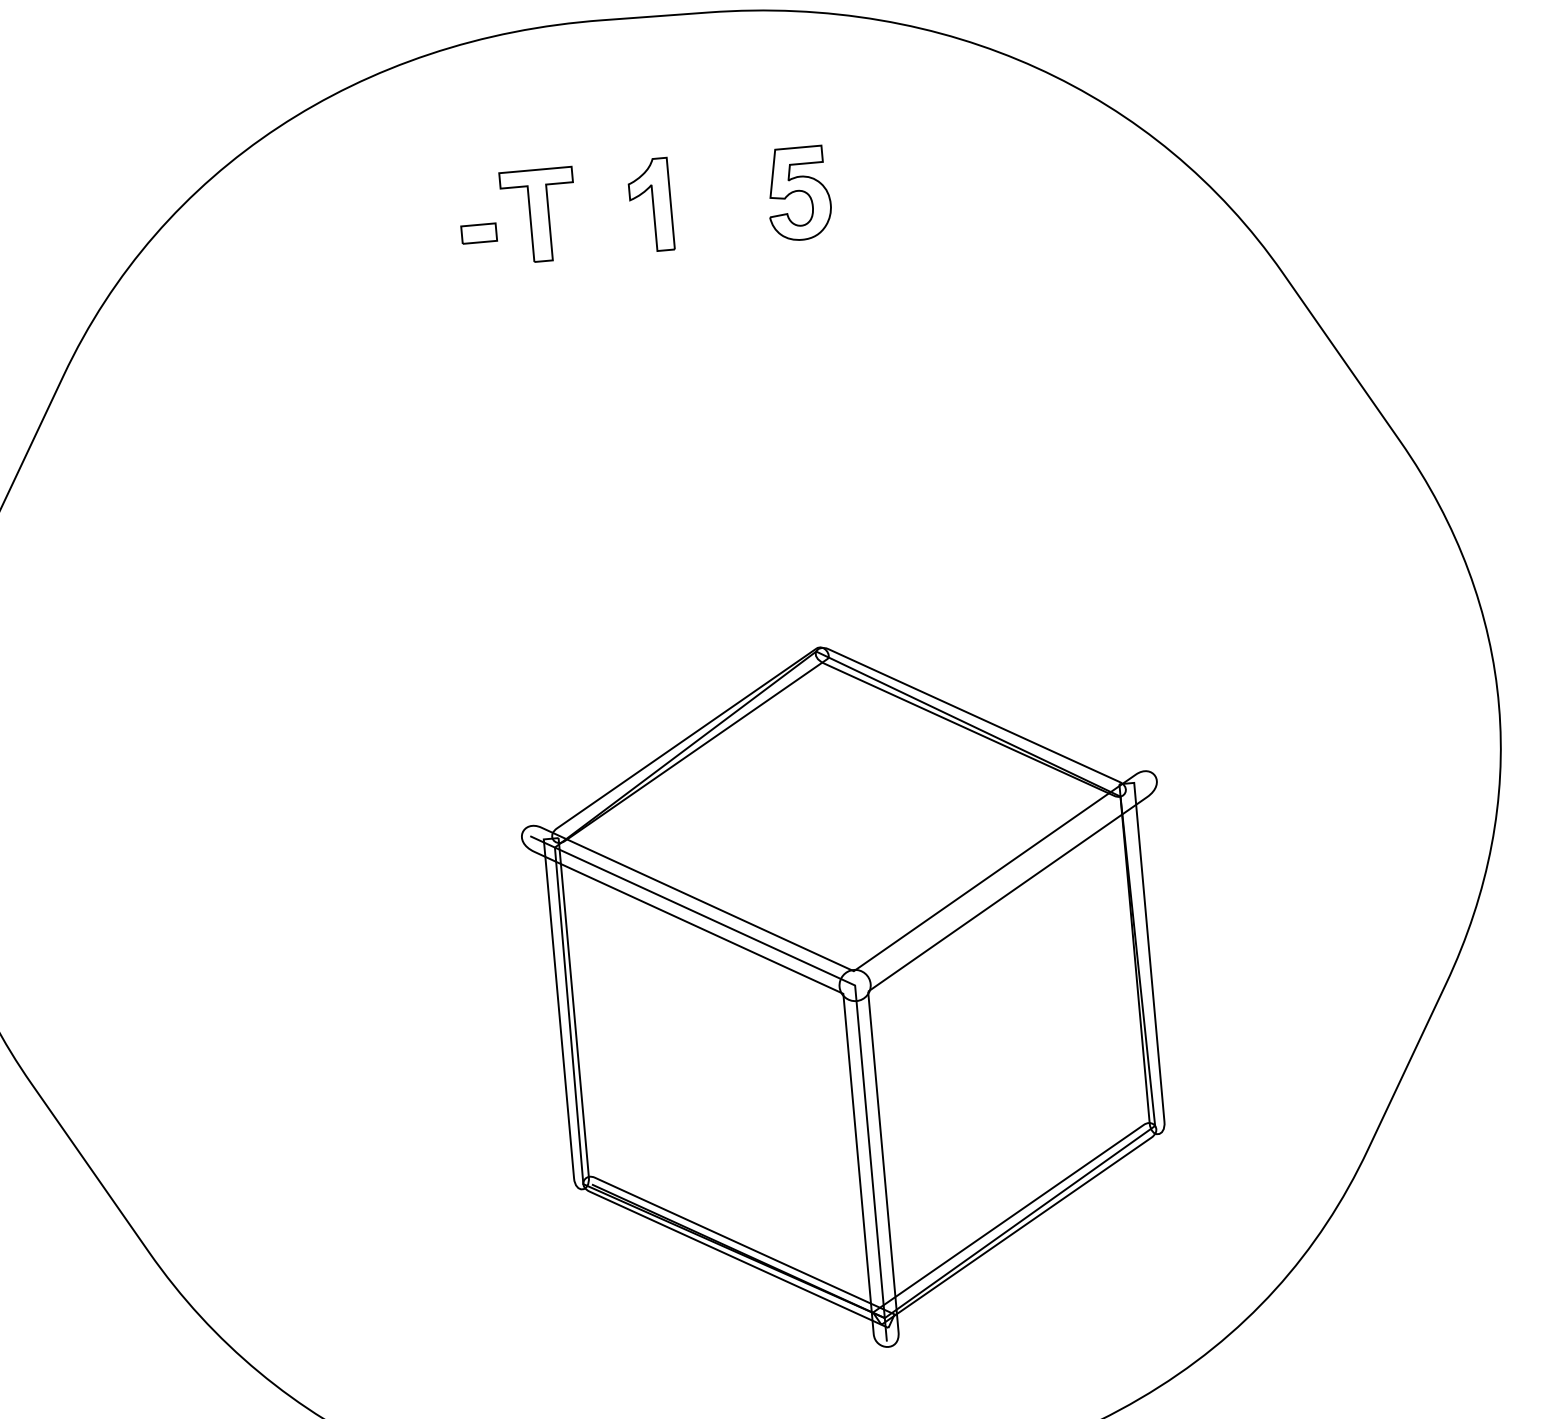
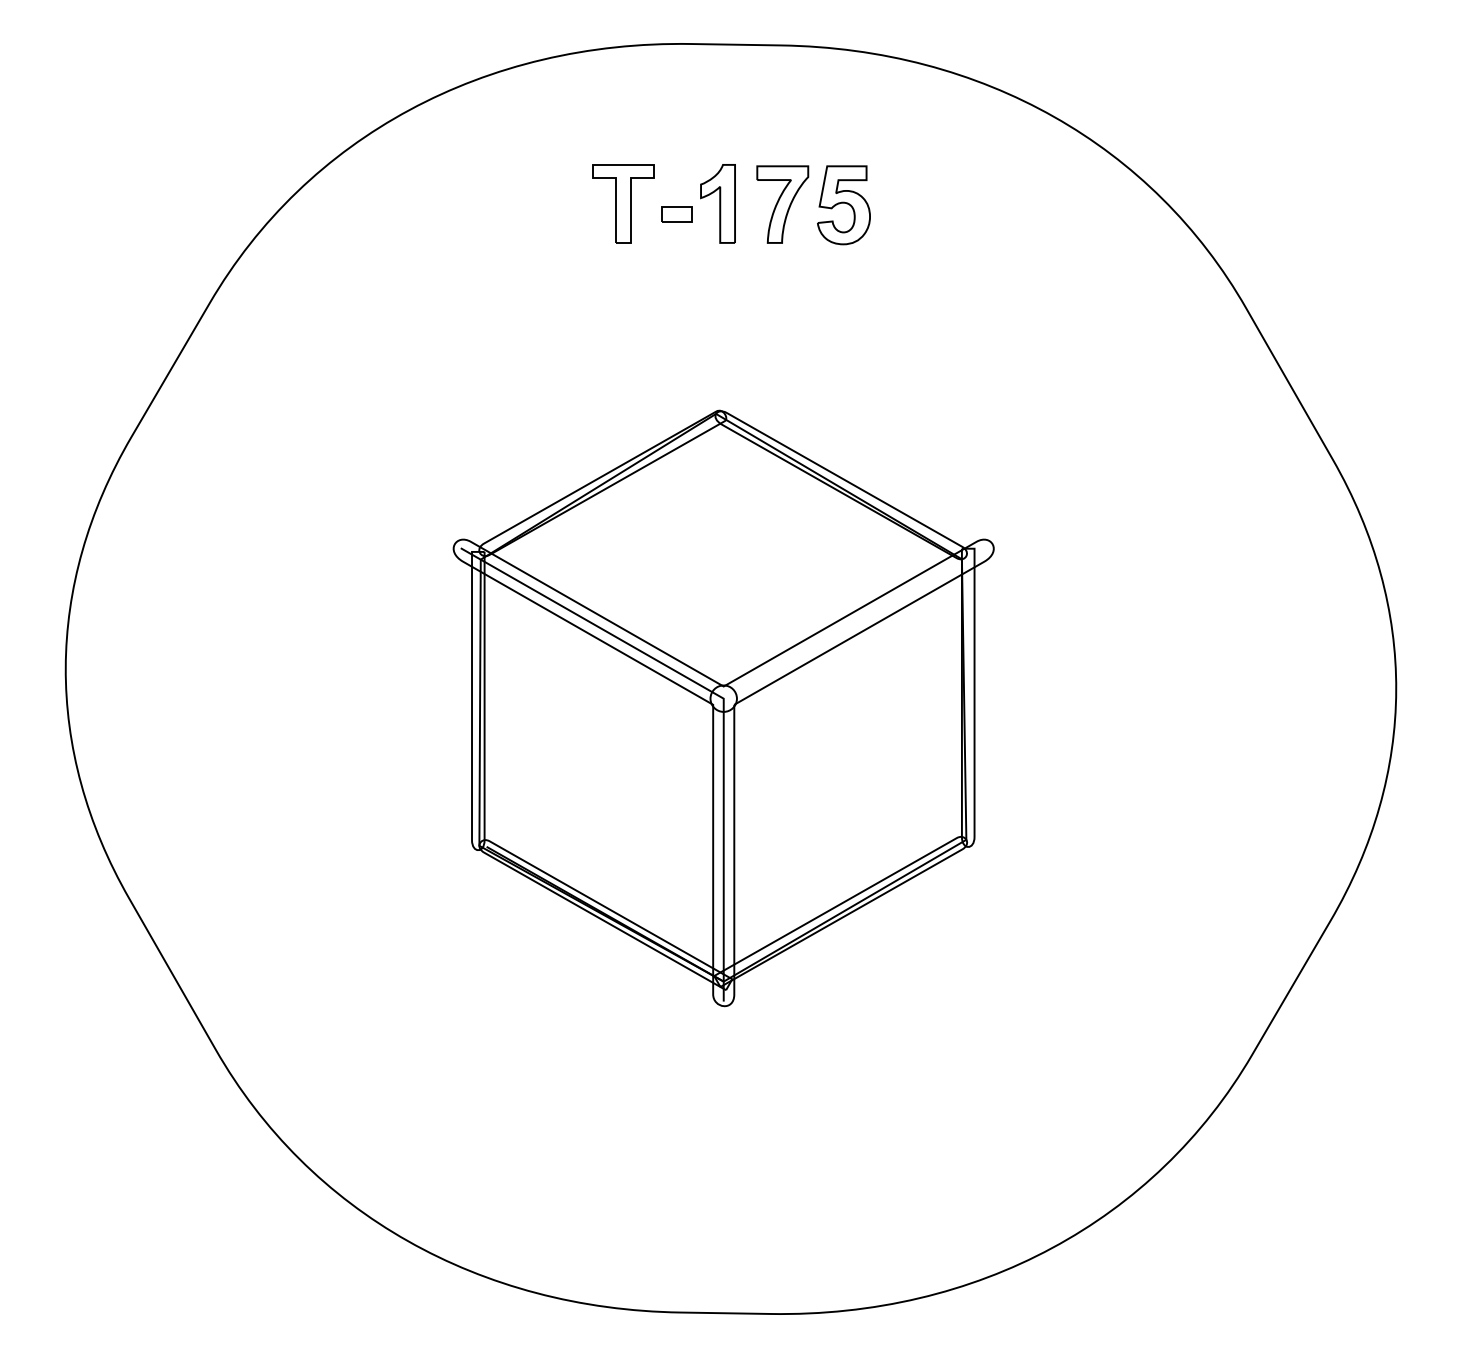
part: (726, 199) -> (782, 204), added
part: (478, 233) -> (676, 214), moved
part: (855, 997) -> (723, 708), moved

